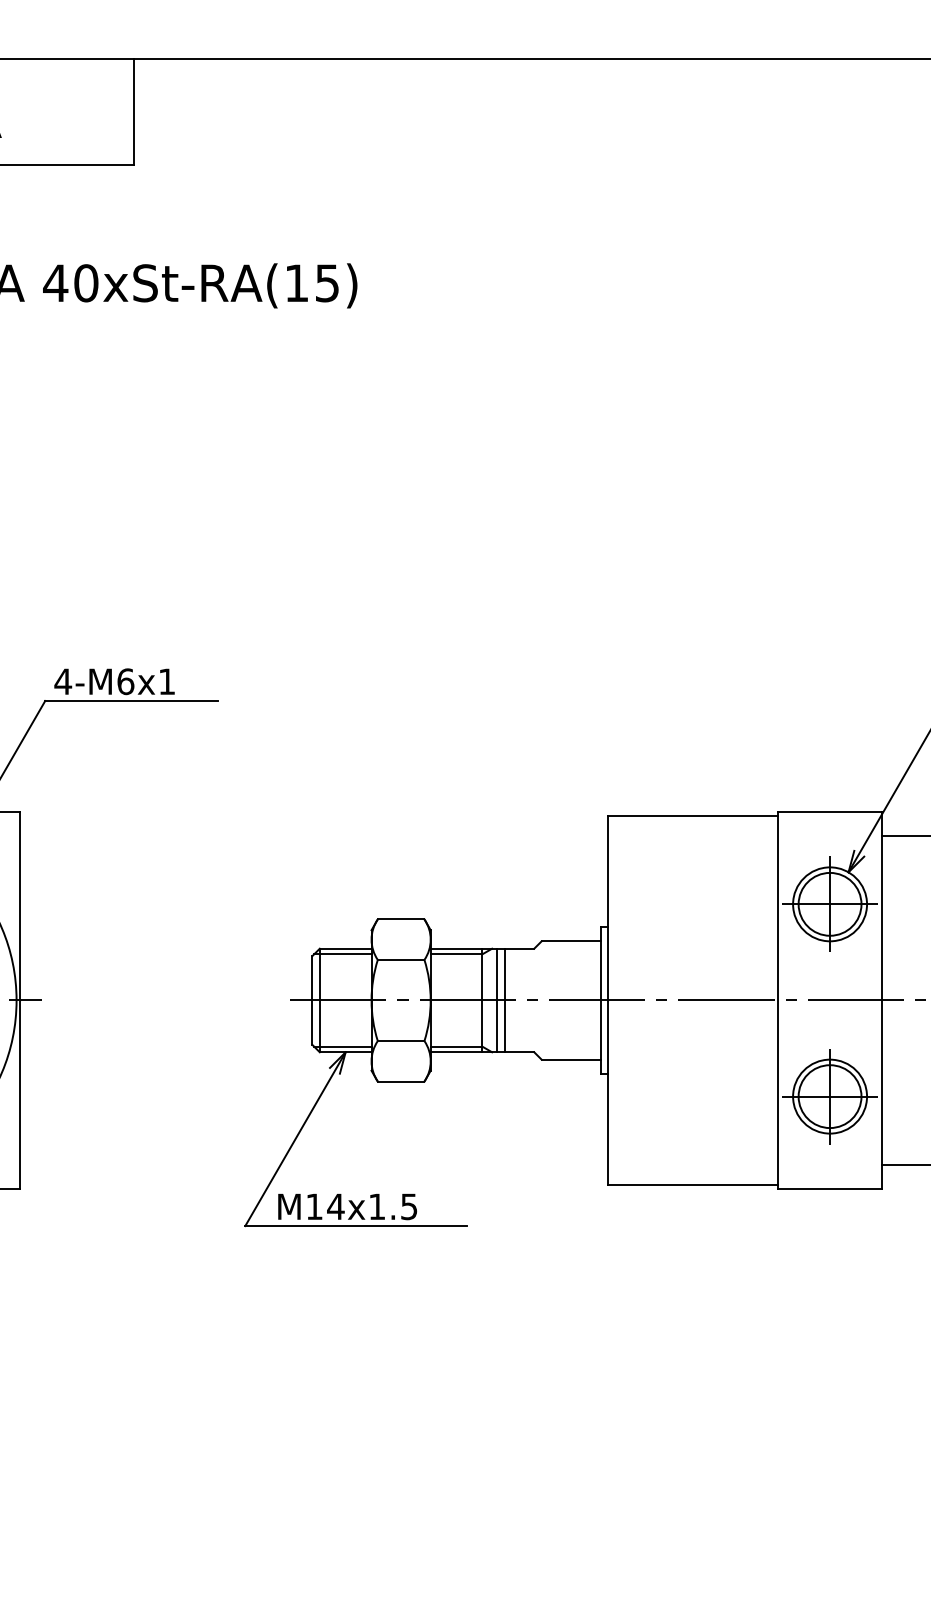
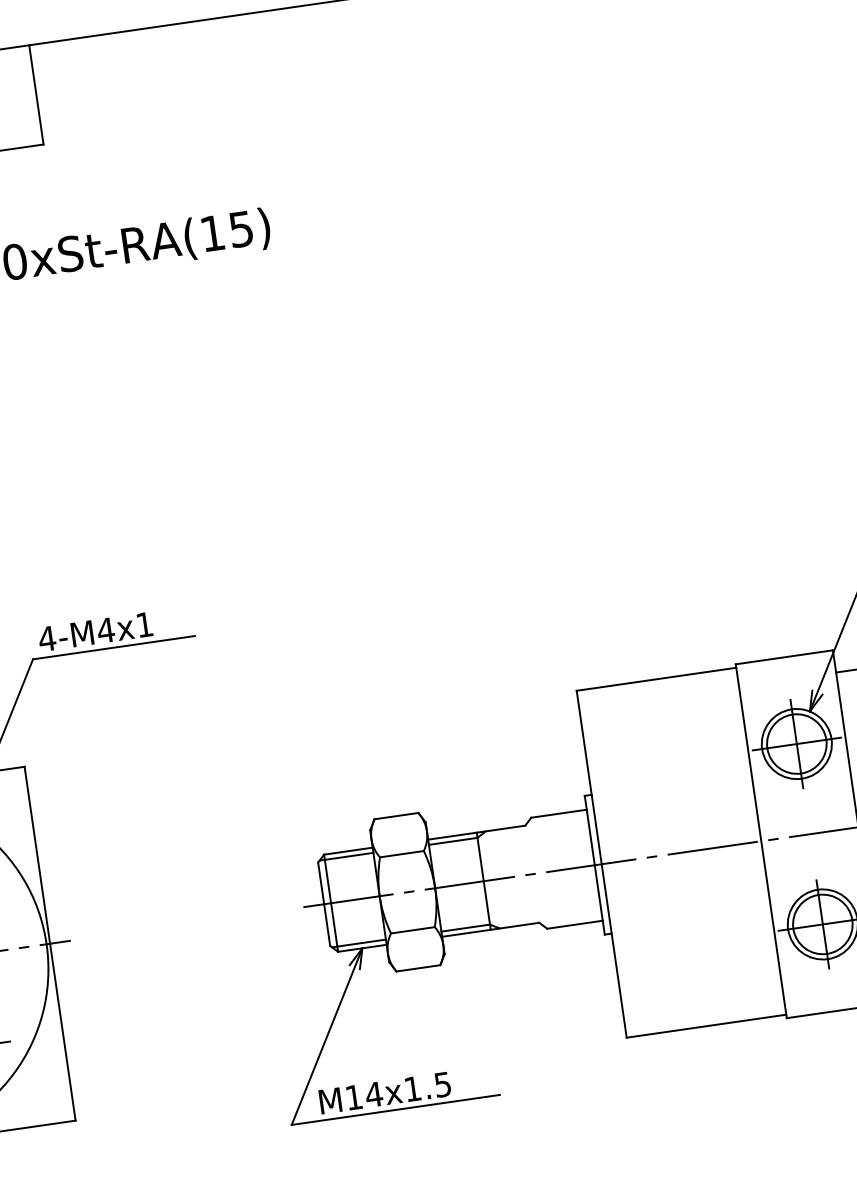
text: (125, 681) -> (105, 630), 4-M6x1 -> 4-M4x1
line: (497, 1000) -> (497, 879), removed
line: (504, 1000) -> (504, 878), removed

